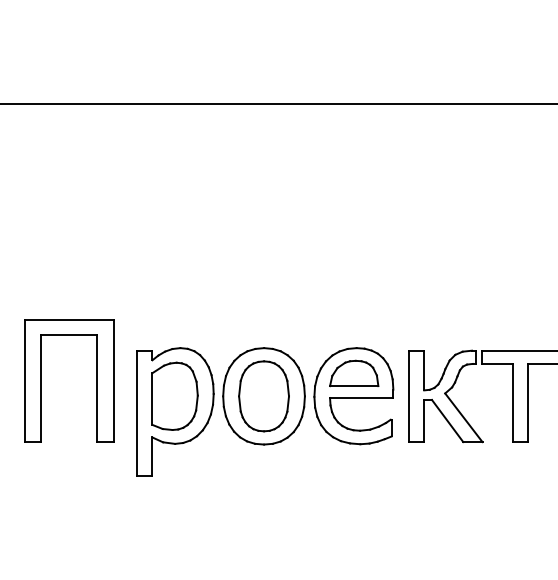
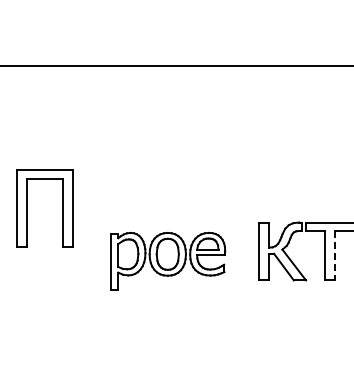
part: (41, 380) -> (27, 208), moved
line: (527, 402) -> (334, 255), solid -> dashed
part: (265, 410) -> (168, 260), size x0.7

